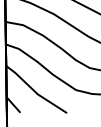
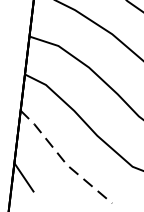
line: (35, 91) -> (64, 159), solid -> dashed

